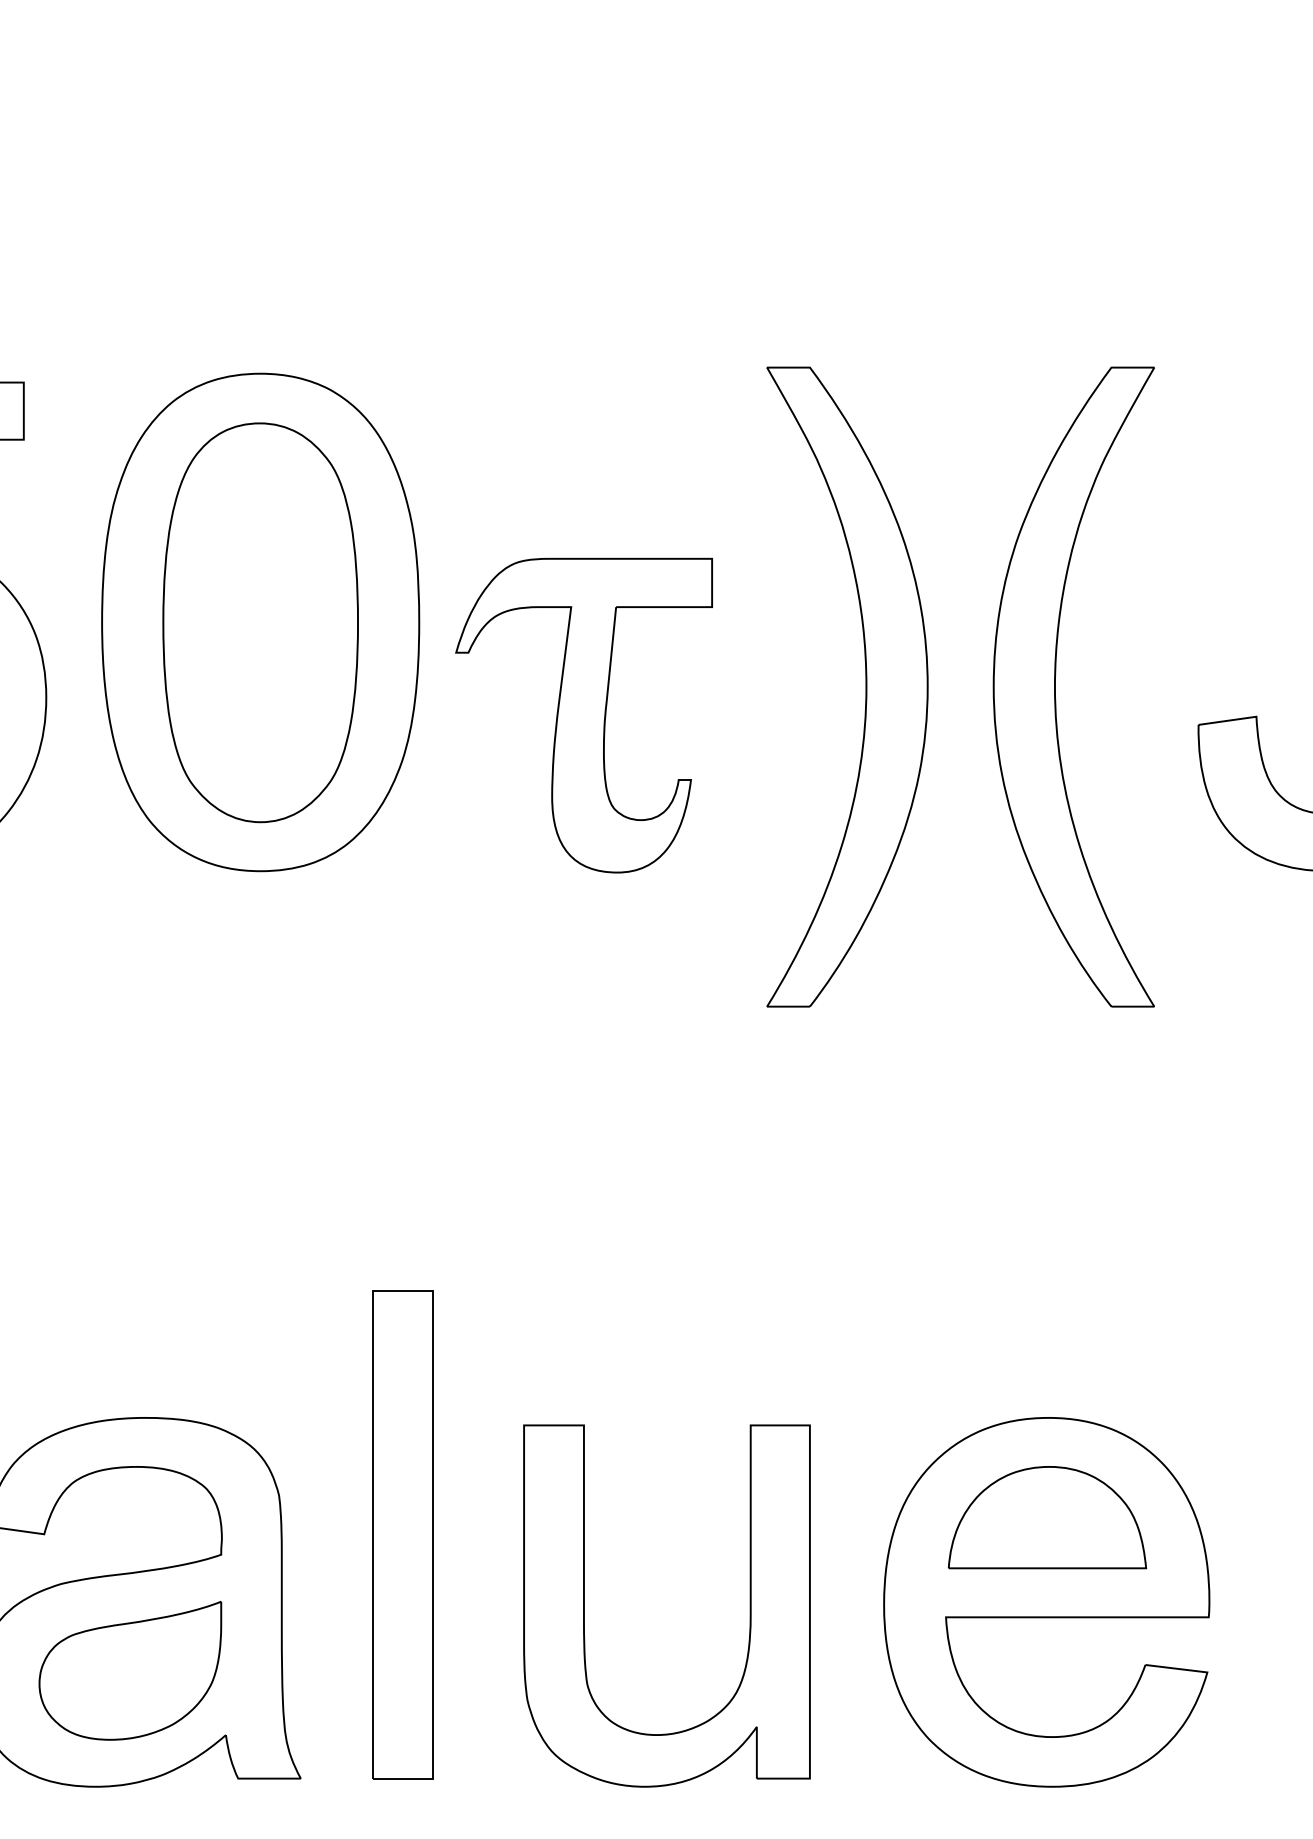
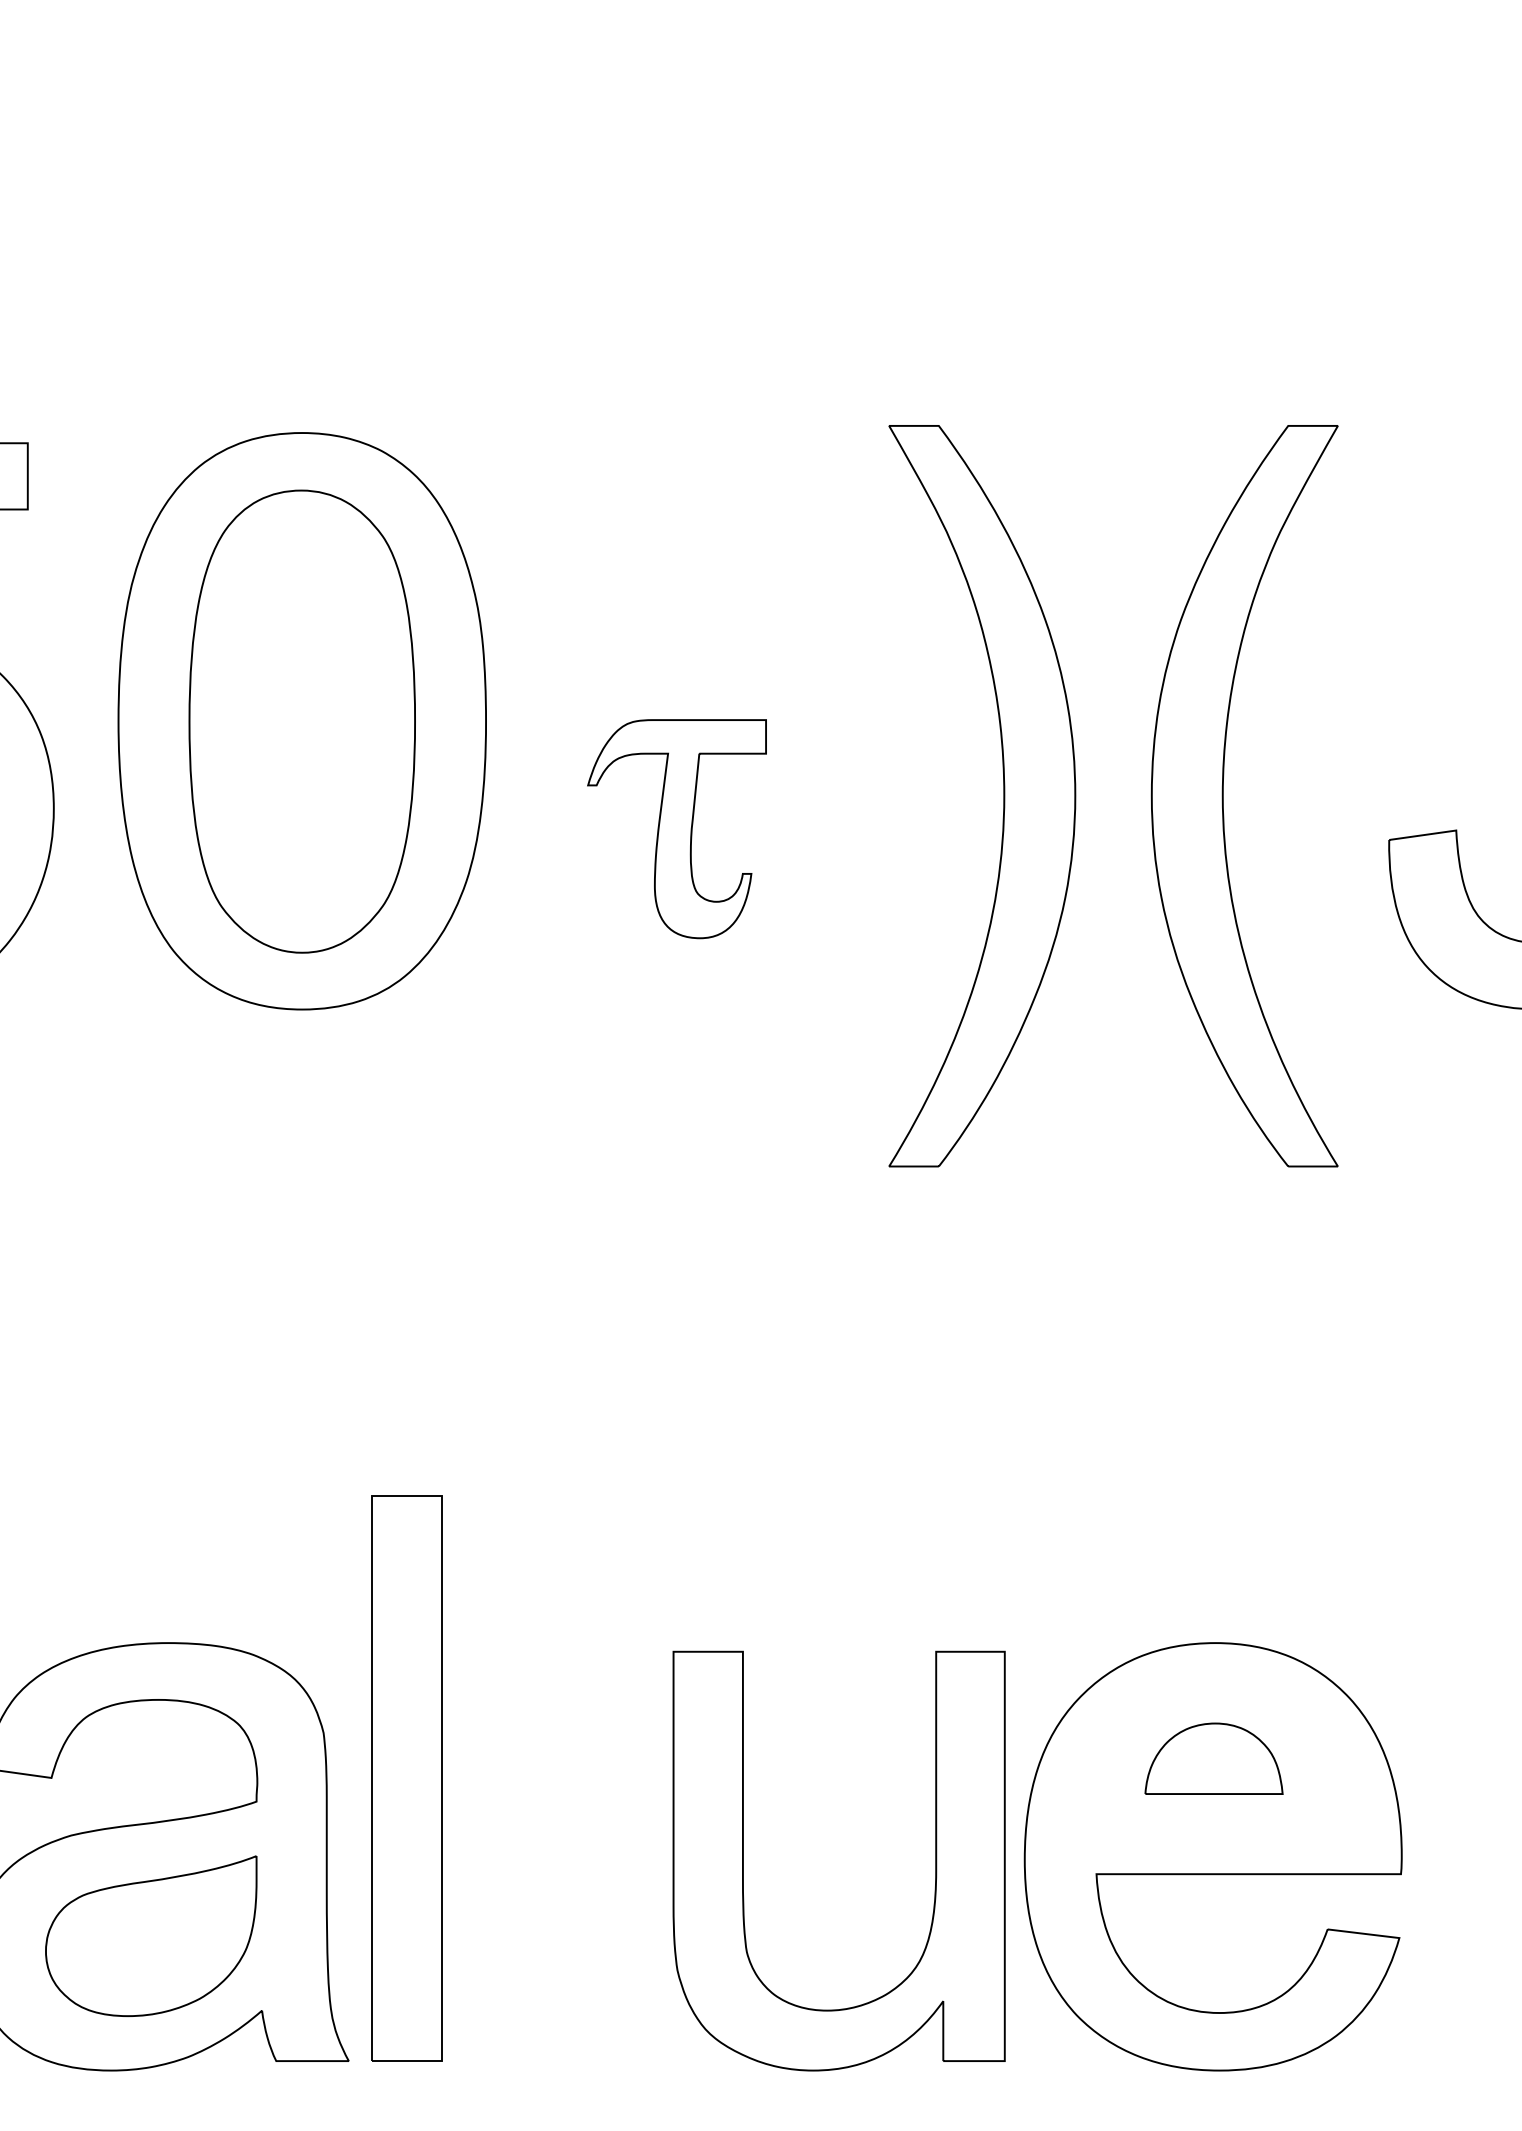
part: (583, 714) -> (676, 828), size x0.6
part: (1046, 1517) -> (1213, 1758), size x0.6
part: (402, 1534) -> (406, 1778), moved
part: (584, 1605) -> (743, 1860), moved

